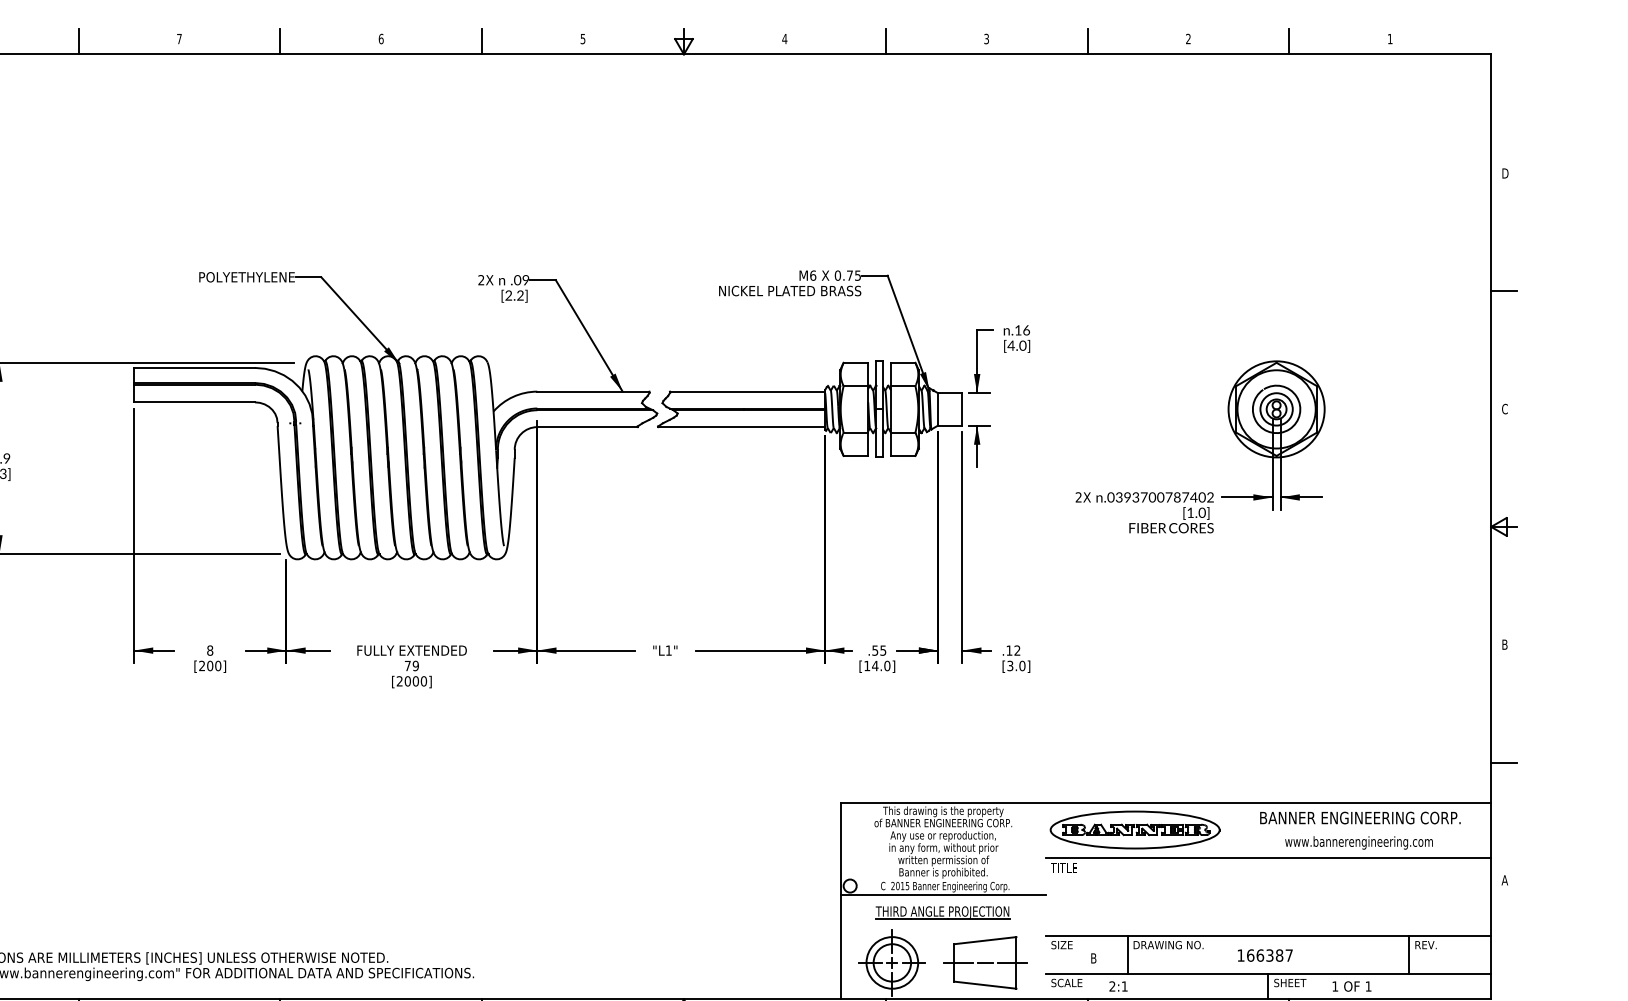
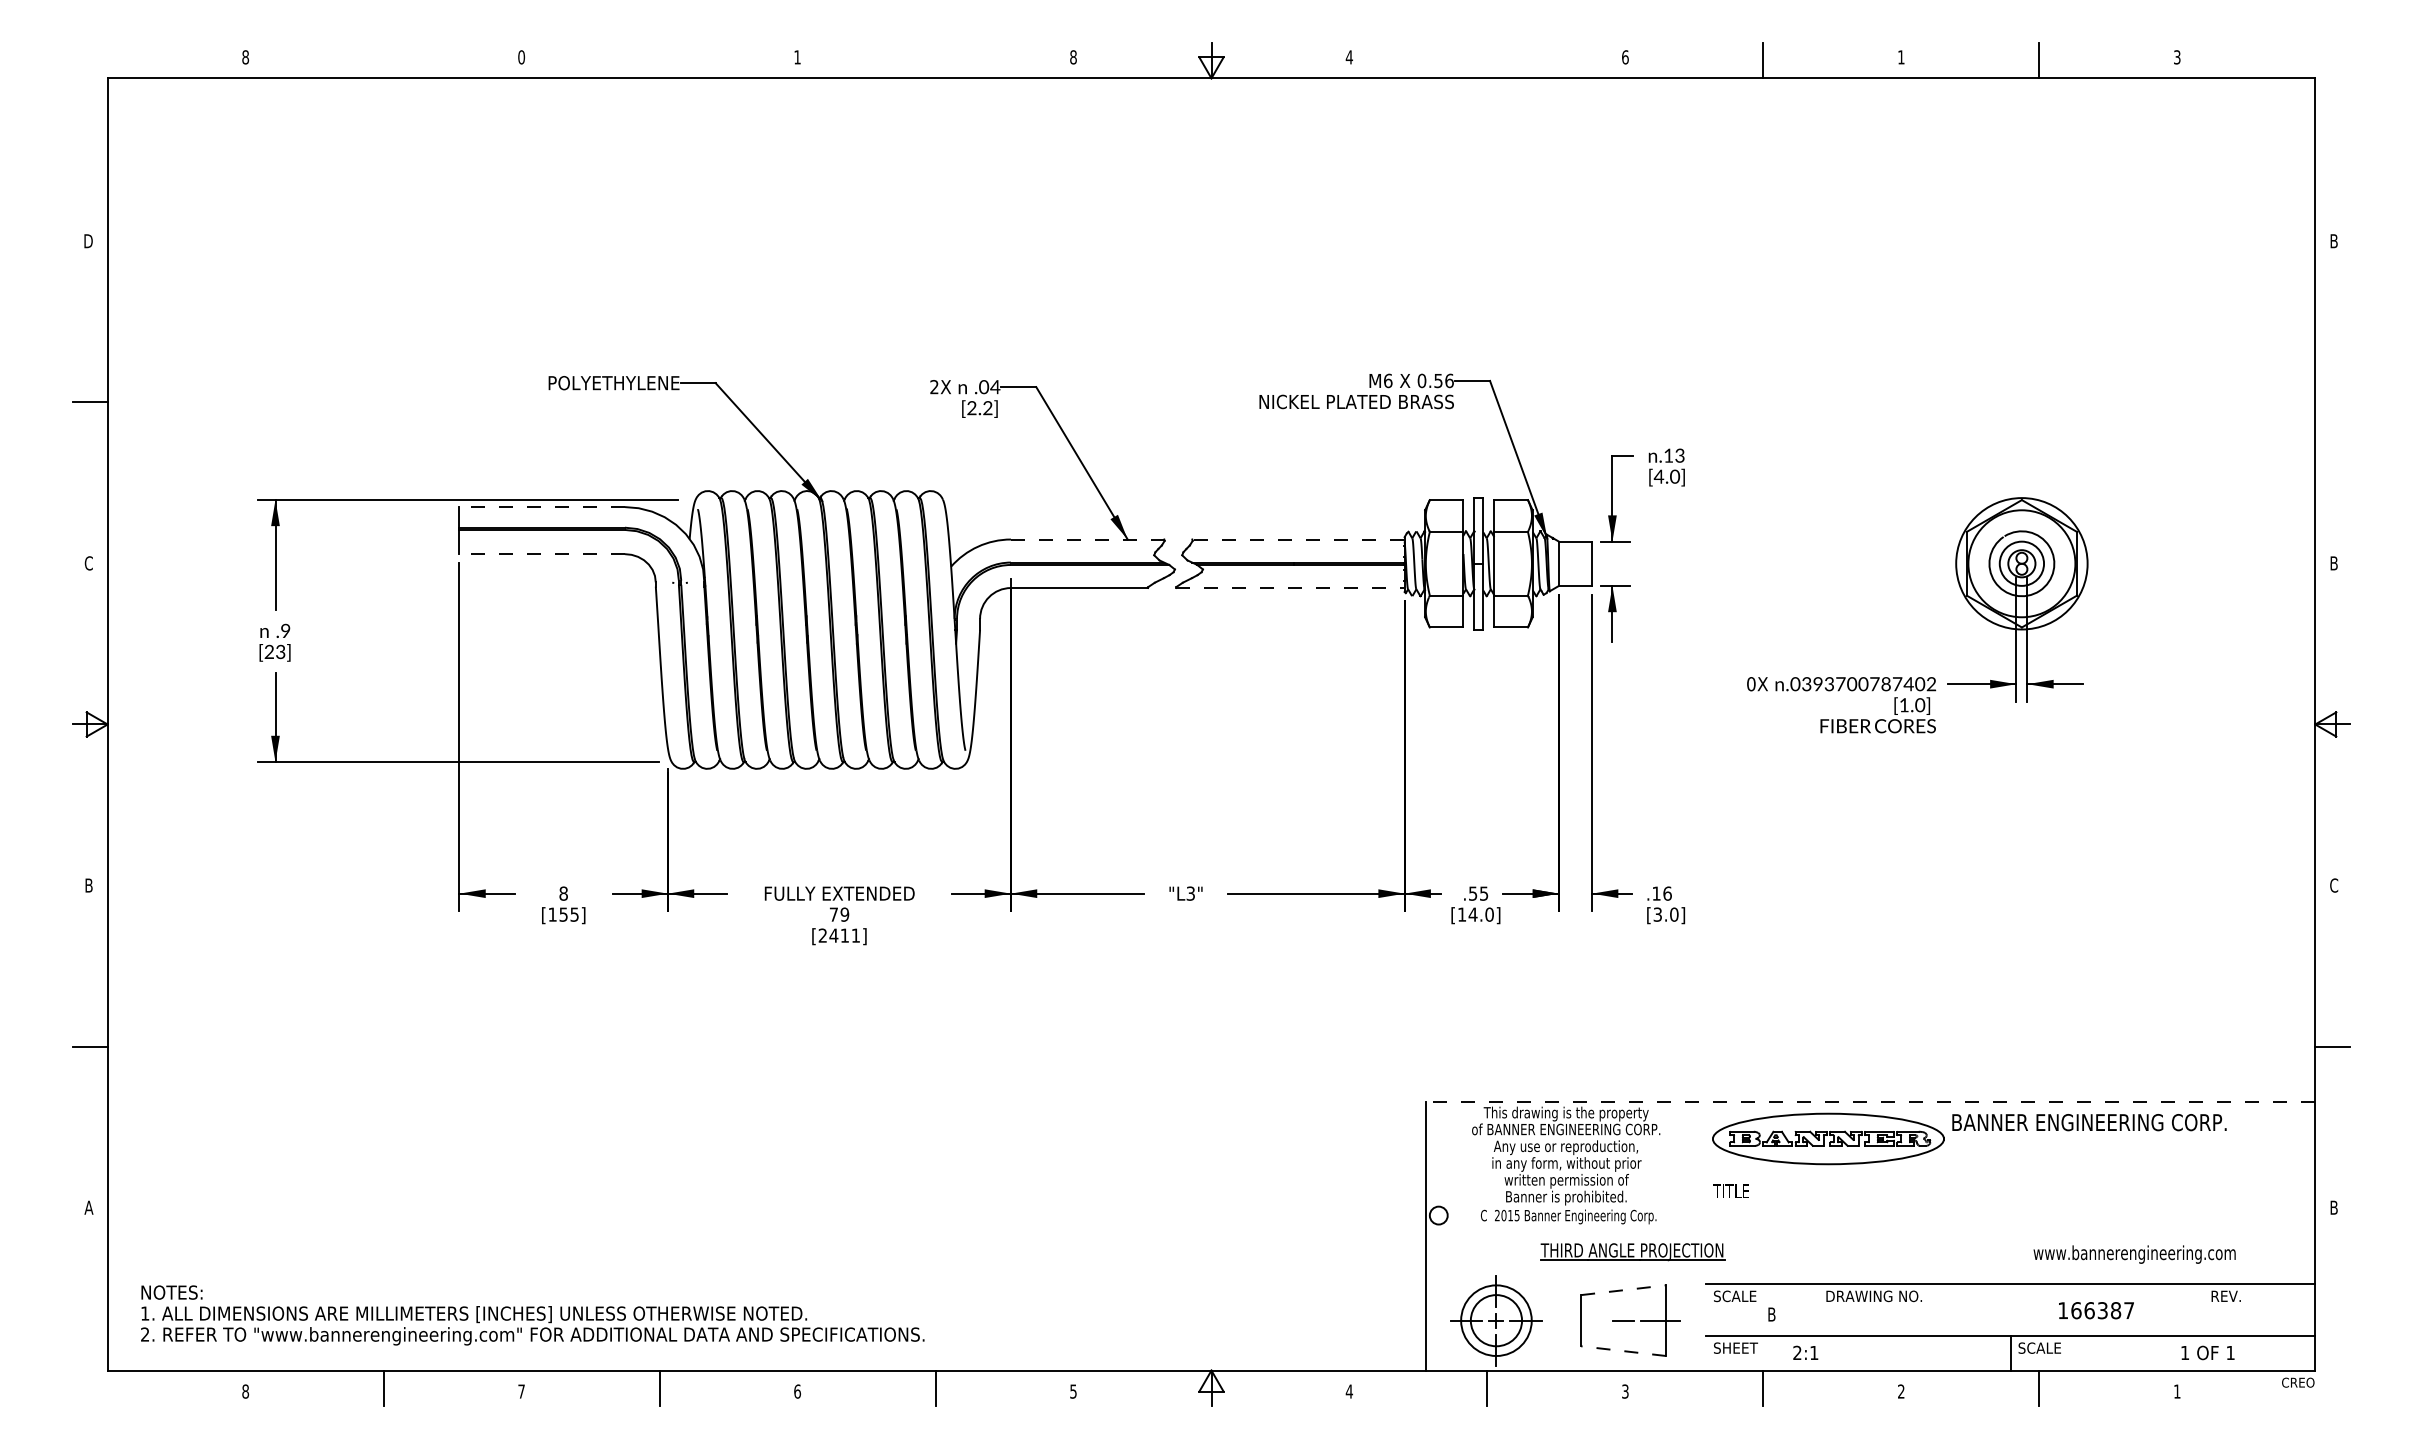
text: (179, 39) -> (521, 57), 7 -> 0
text: (381, 39) -> (797, 57), 6 -> 1
text: (583, 39) -> (1073, 57), 5 -> 8
text: (986, 39) -> (1625, 57), 3 -> 6
text: (1188, 39) -> (1901, 57), 2 -> 1
text: (1390, 39) -> (2177, 57), 1 -> 3
line: (78, 41) -> (383, 60), removed
line: (280, 41) -> (659, 60), removed
line: (482, 41) -> (935, 60), removed
line: (885, 41) -> (1487, 60), removed
text: (1505, 173) -> (2335, 241), D -> B
text: (853, 275) -> (1443, 380), 0.75 -> 0.56
text: (526, 280) -> (995, 387), .09 -> .04
line: (1503, 291) -> (2332, 402), removed
text: (1026, 330) -> (1679, 455), .16 -> .13
line: (194, 368) -> (542, 507), solid -> dashed
line: (593, 391) -> (1087, 539), solid -> dashed
line: (746, 391) -> (1297, 539), solid -> dashed
line: (194, 402) -> (542, 554), solid -> dashed
text: (1505, 409) -> (2334, 563), C -> B
line: (741, 427) -> (1290, 588), solid -> dashed
text: (1078, 497) -> (1751, 684), 2X -> 0X
text: (1505, 644) -> (2334, 885), B -> C
text: (668, 650) -> (1190, 893), "L1" -> "L3"
text: (1017, 650) -> (1667, 893), .12 -> .16
text: (210, 665) -> (563, 914), [200] -> [155]
text: (415, 681) -> (844, 935), [2000] -> [2411]
line: (1165, 802) -> (1870, 1101), solid -> dashed
text: (1360, 817) -> (2089, 1122), moved
text: (1358, 842) -> (2134, 1254), moved
line: (1268, 858) -> (2010, 1177), removed
text: (1504, 880) -> (2333, 1207), A -> B
line: (942, 894) -> (1565, 1227), removed
part: (942, 913) -> (1632, 1252), moved
line: (985, 940) -> (1623, 1290), solid -> dashed
text: (1070, 945) -> (1739, 1296), SIZE -> SCALE
line: (1127, 954) -> (1818, 1309), removed
line: (1409, 954) -> (2203, 1309), removed
text: (1265, 955) -> (2096, 1310), moved
line: (958, 962) -> (1586, 1320), removed
text: (1070, 982) -> (1740, 1347), SCALE -> SHEET
text: (1293, 982) -> (2044, 1347), SHEET -> SCALE
line: (985, 985) -> (1623, 1351), solid -> dashed
text: (1351, 986) -> (2207, 1352), moved

